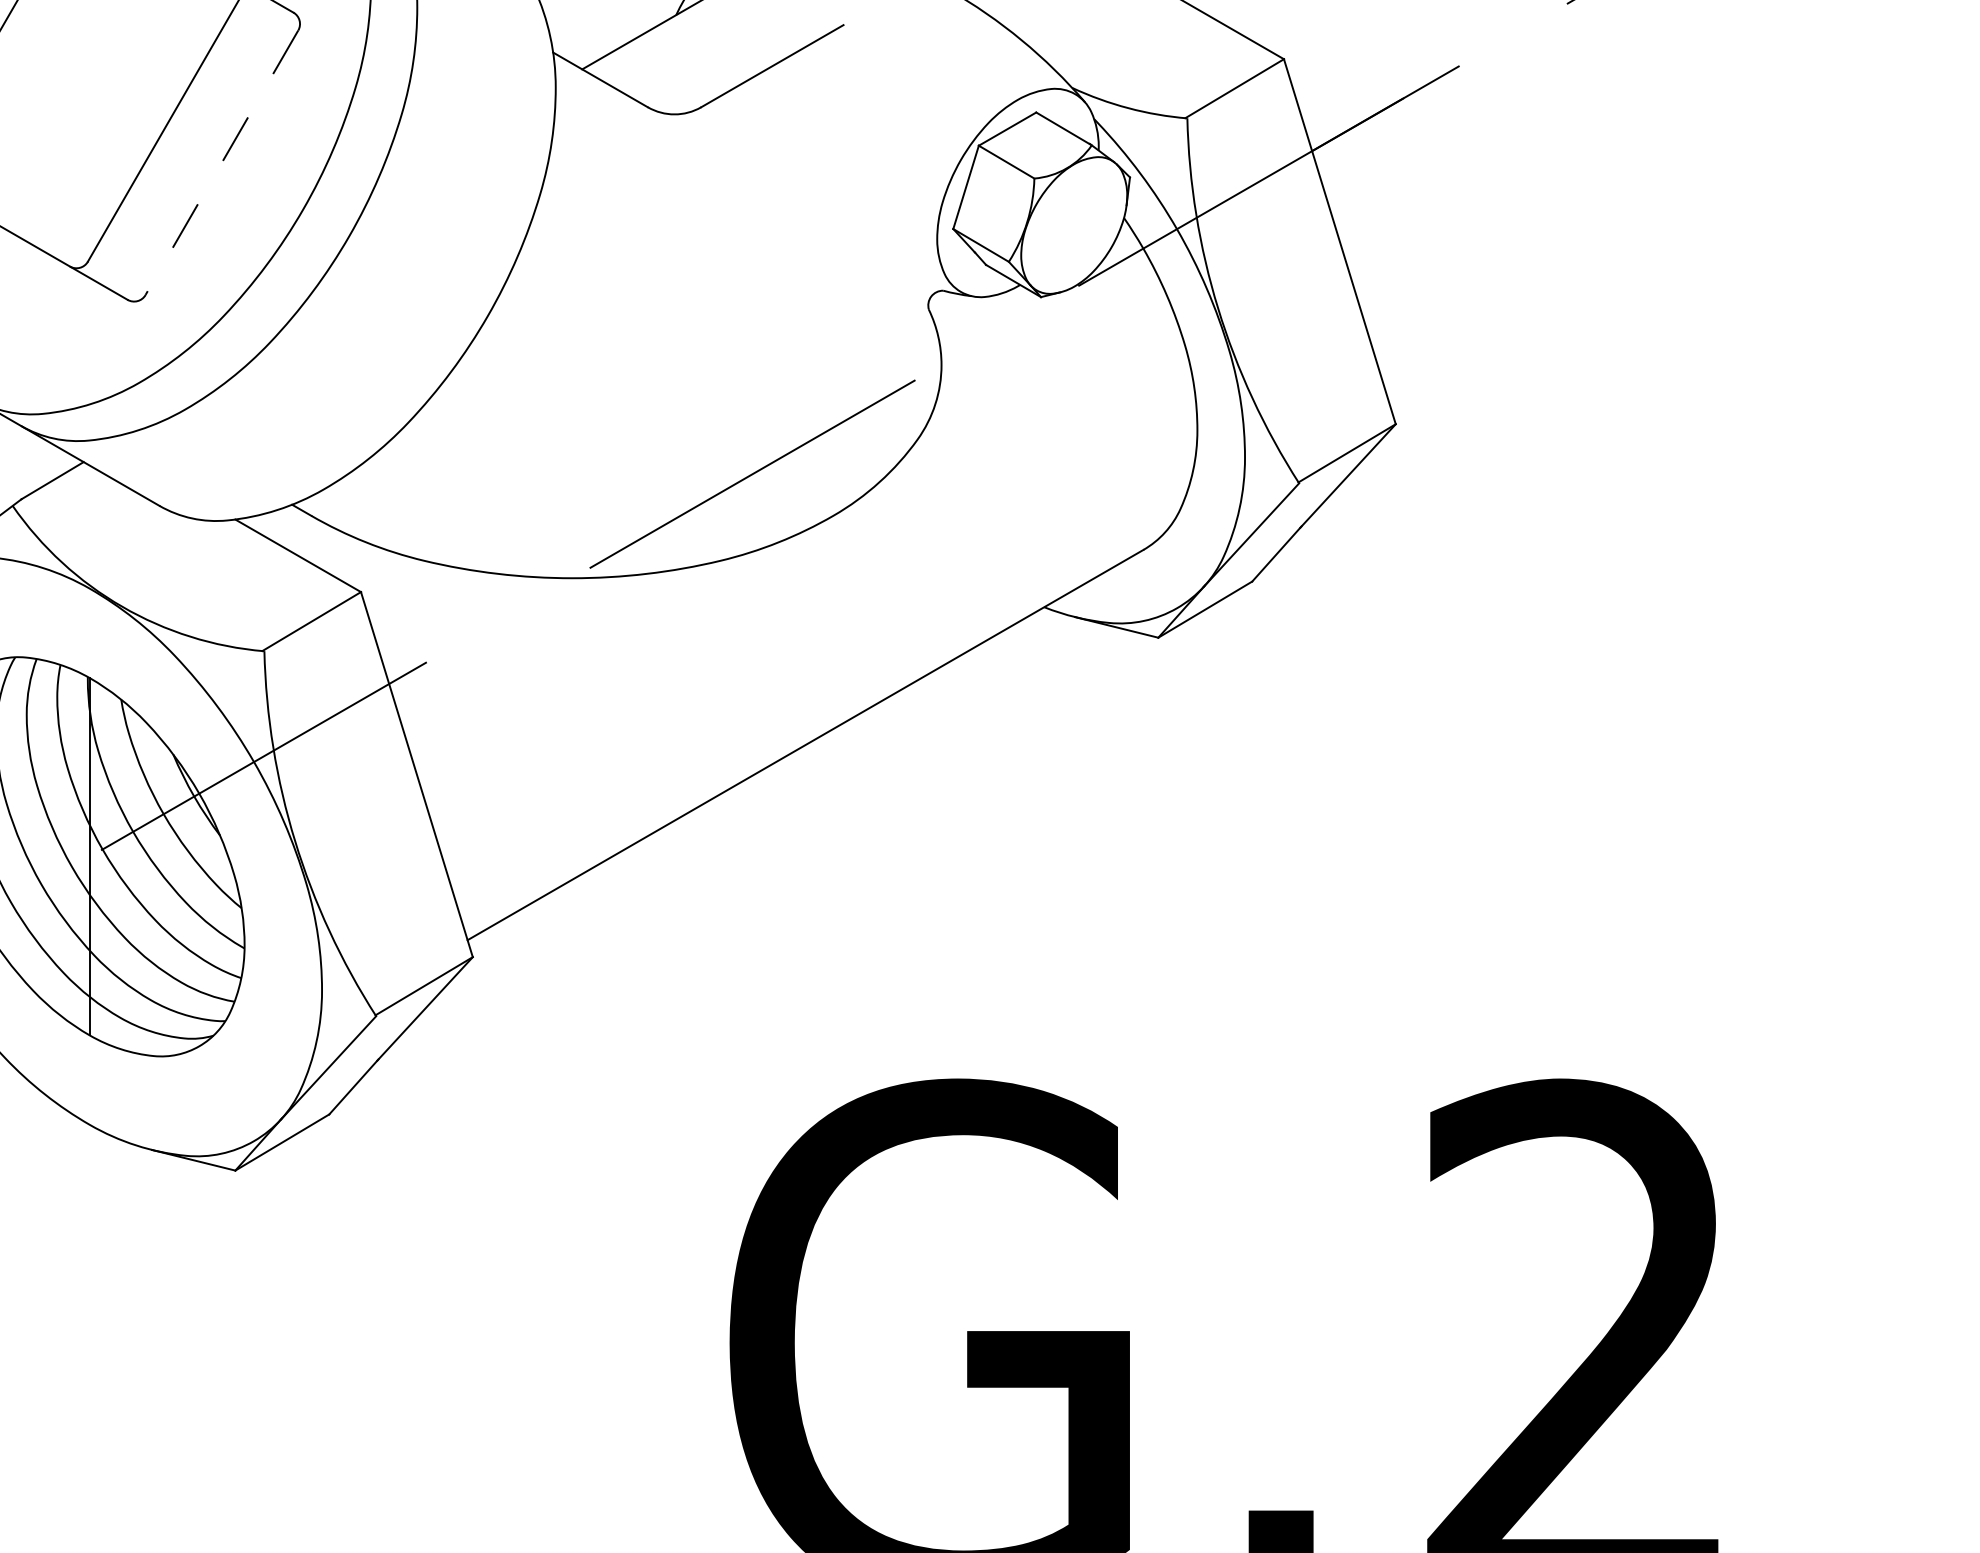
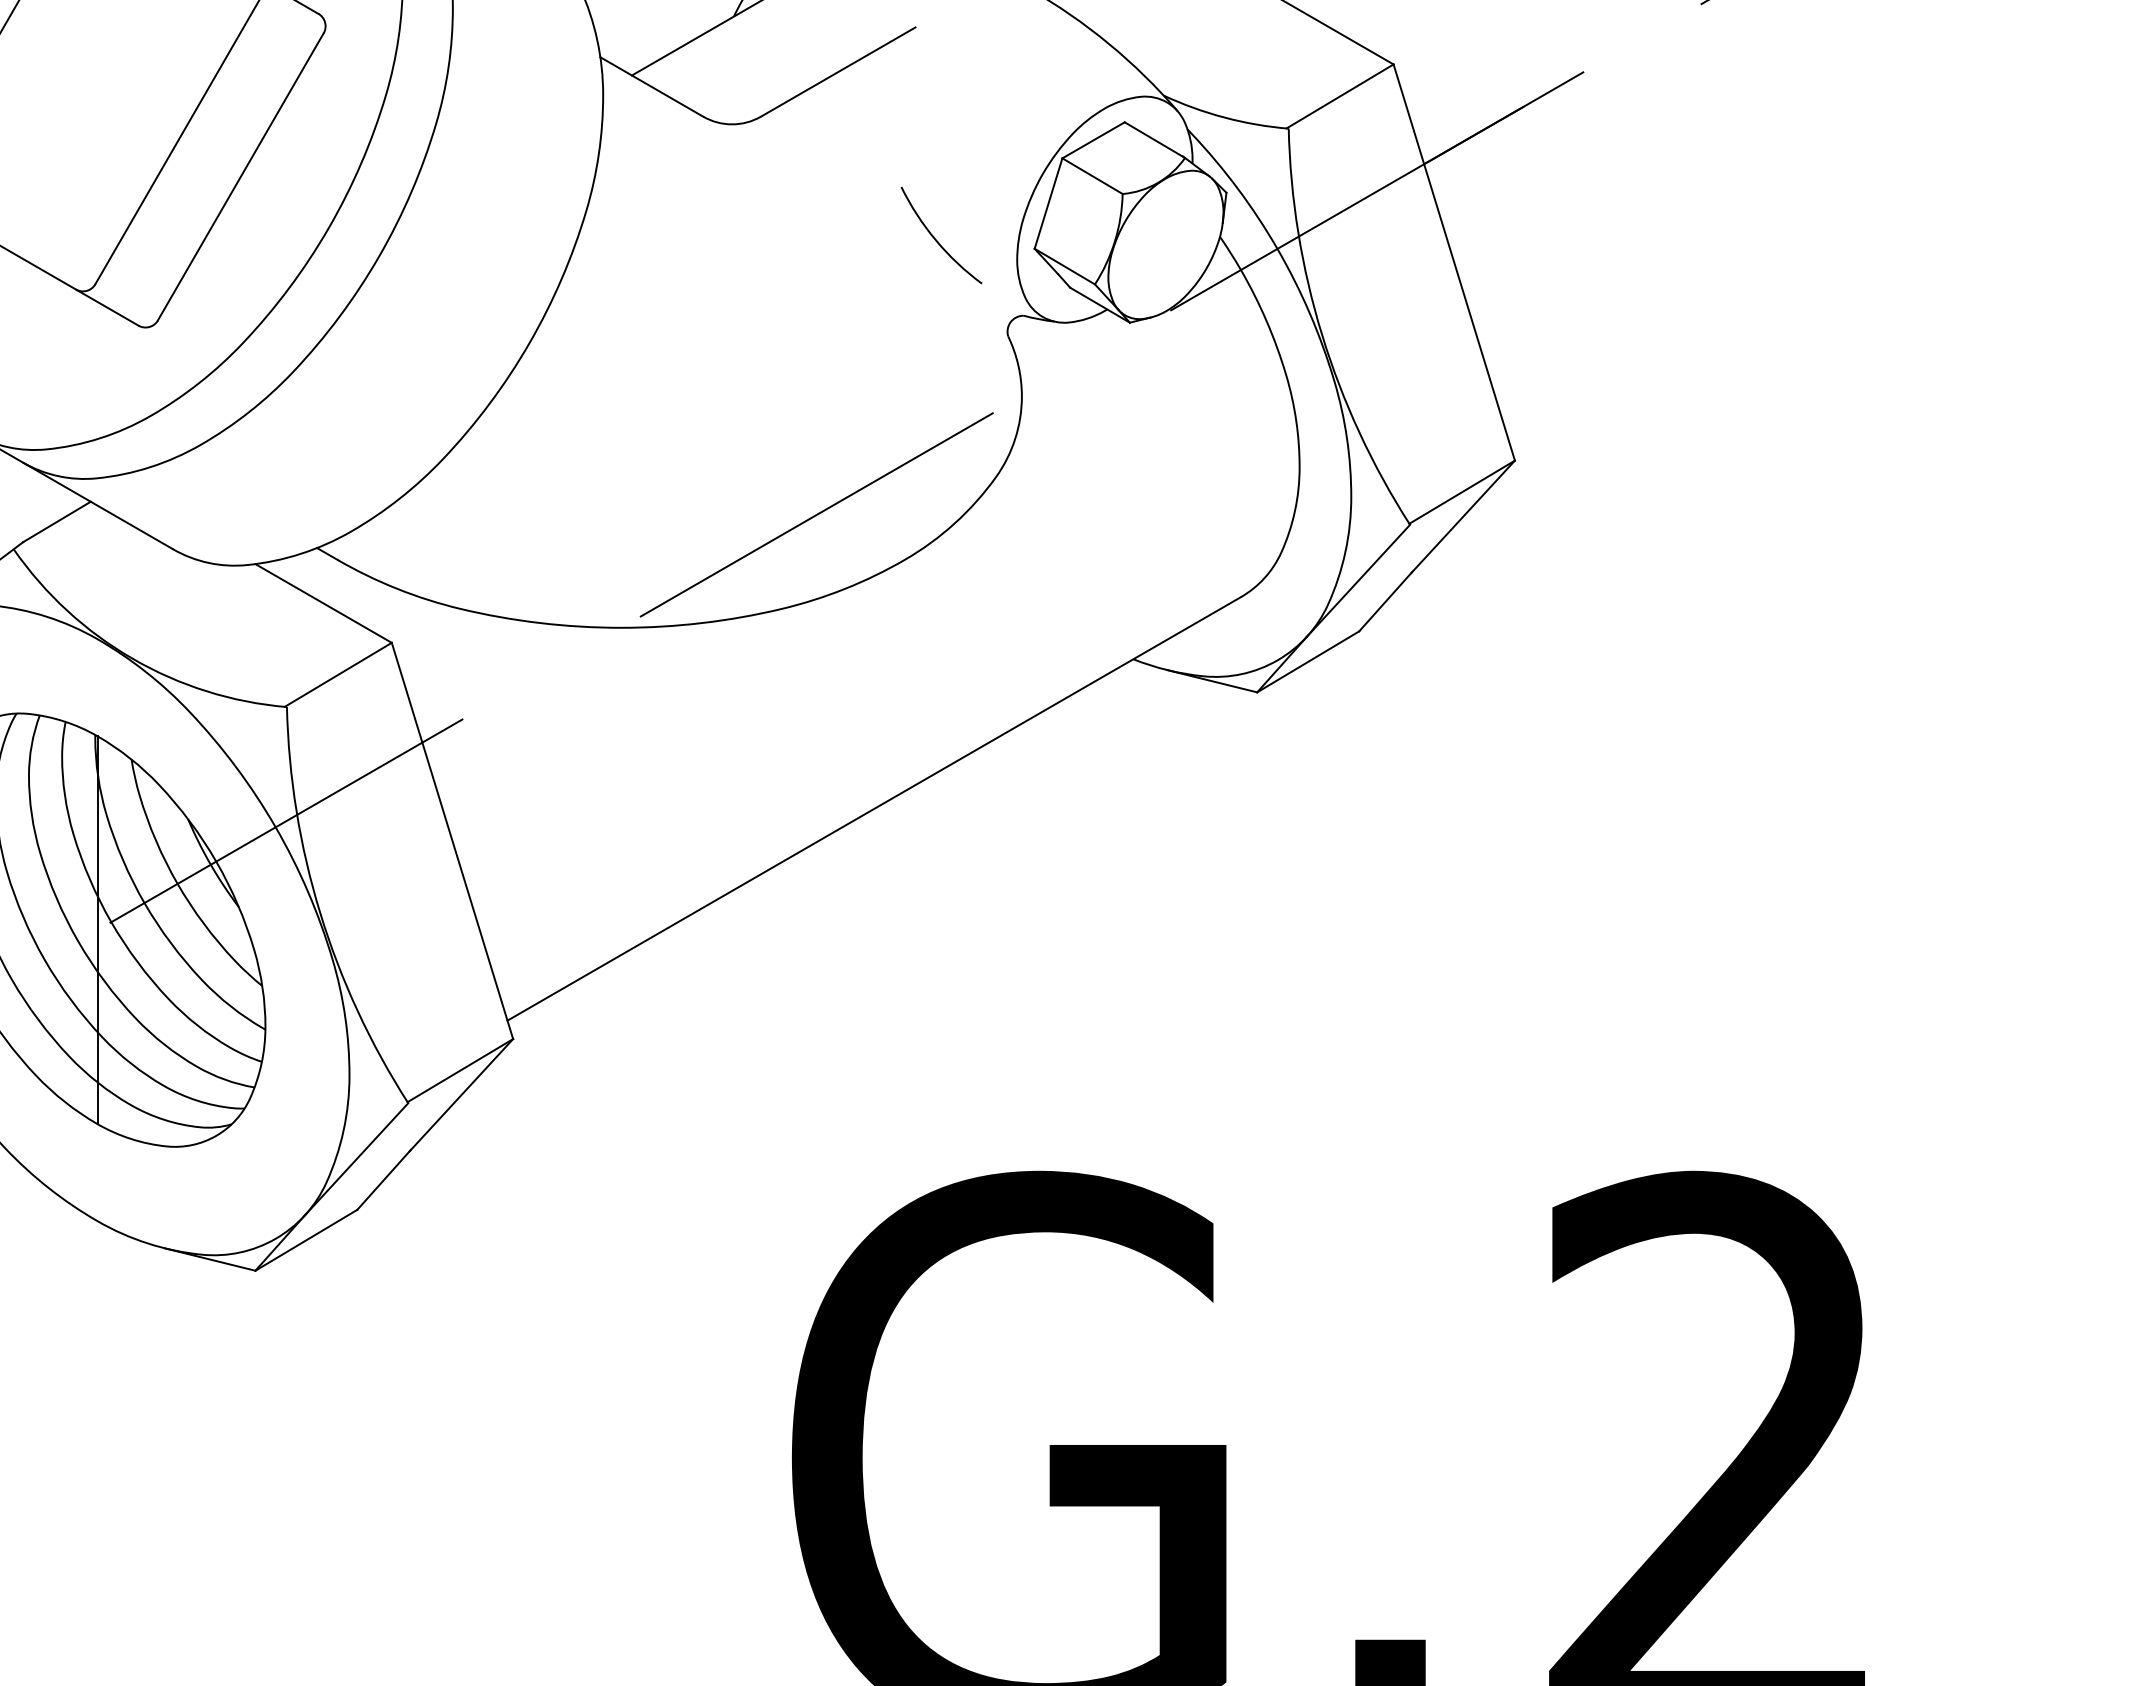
line: (221, 162) -> (240, 176), dashed -> solid
arc: (863, 220) -> (937, 239), added

